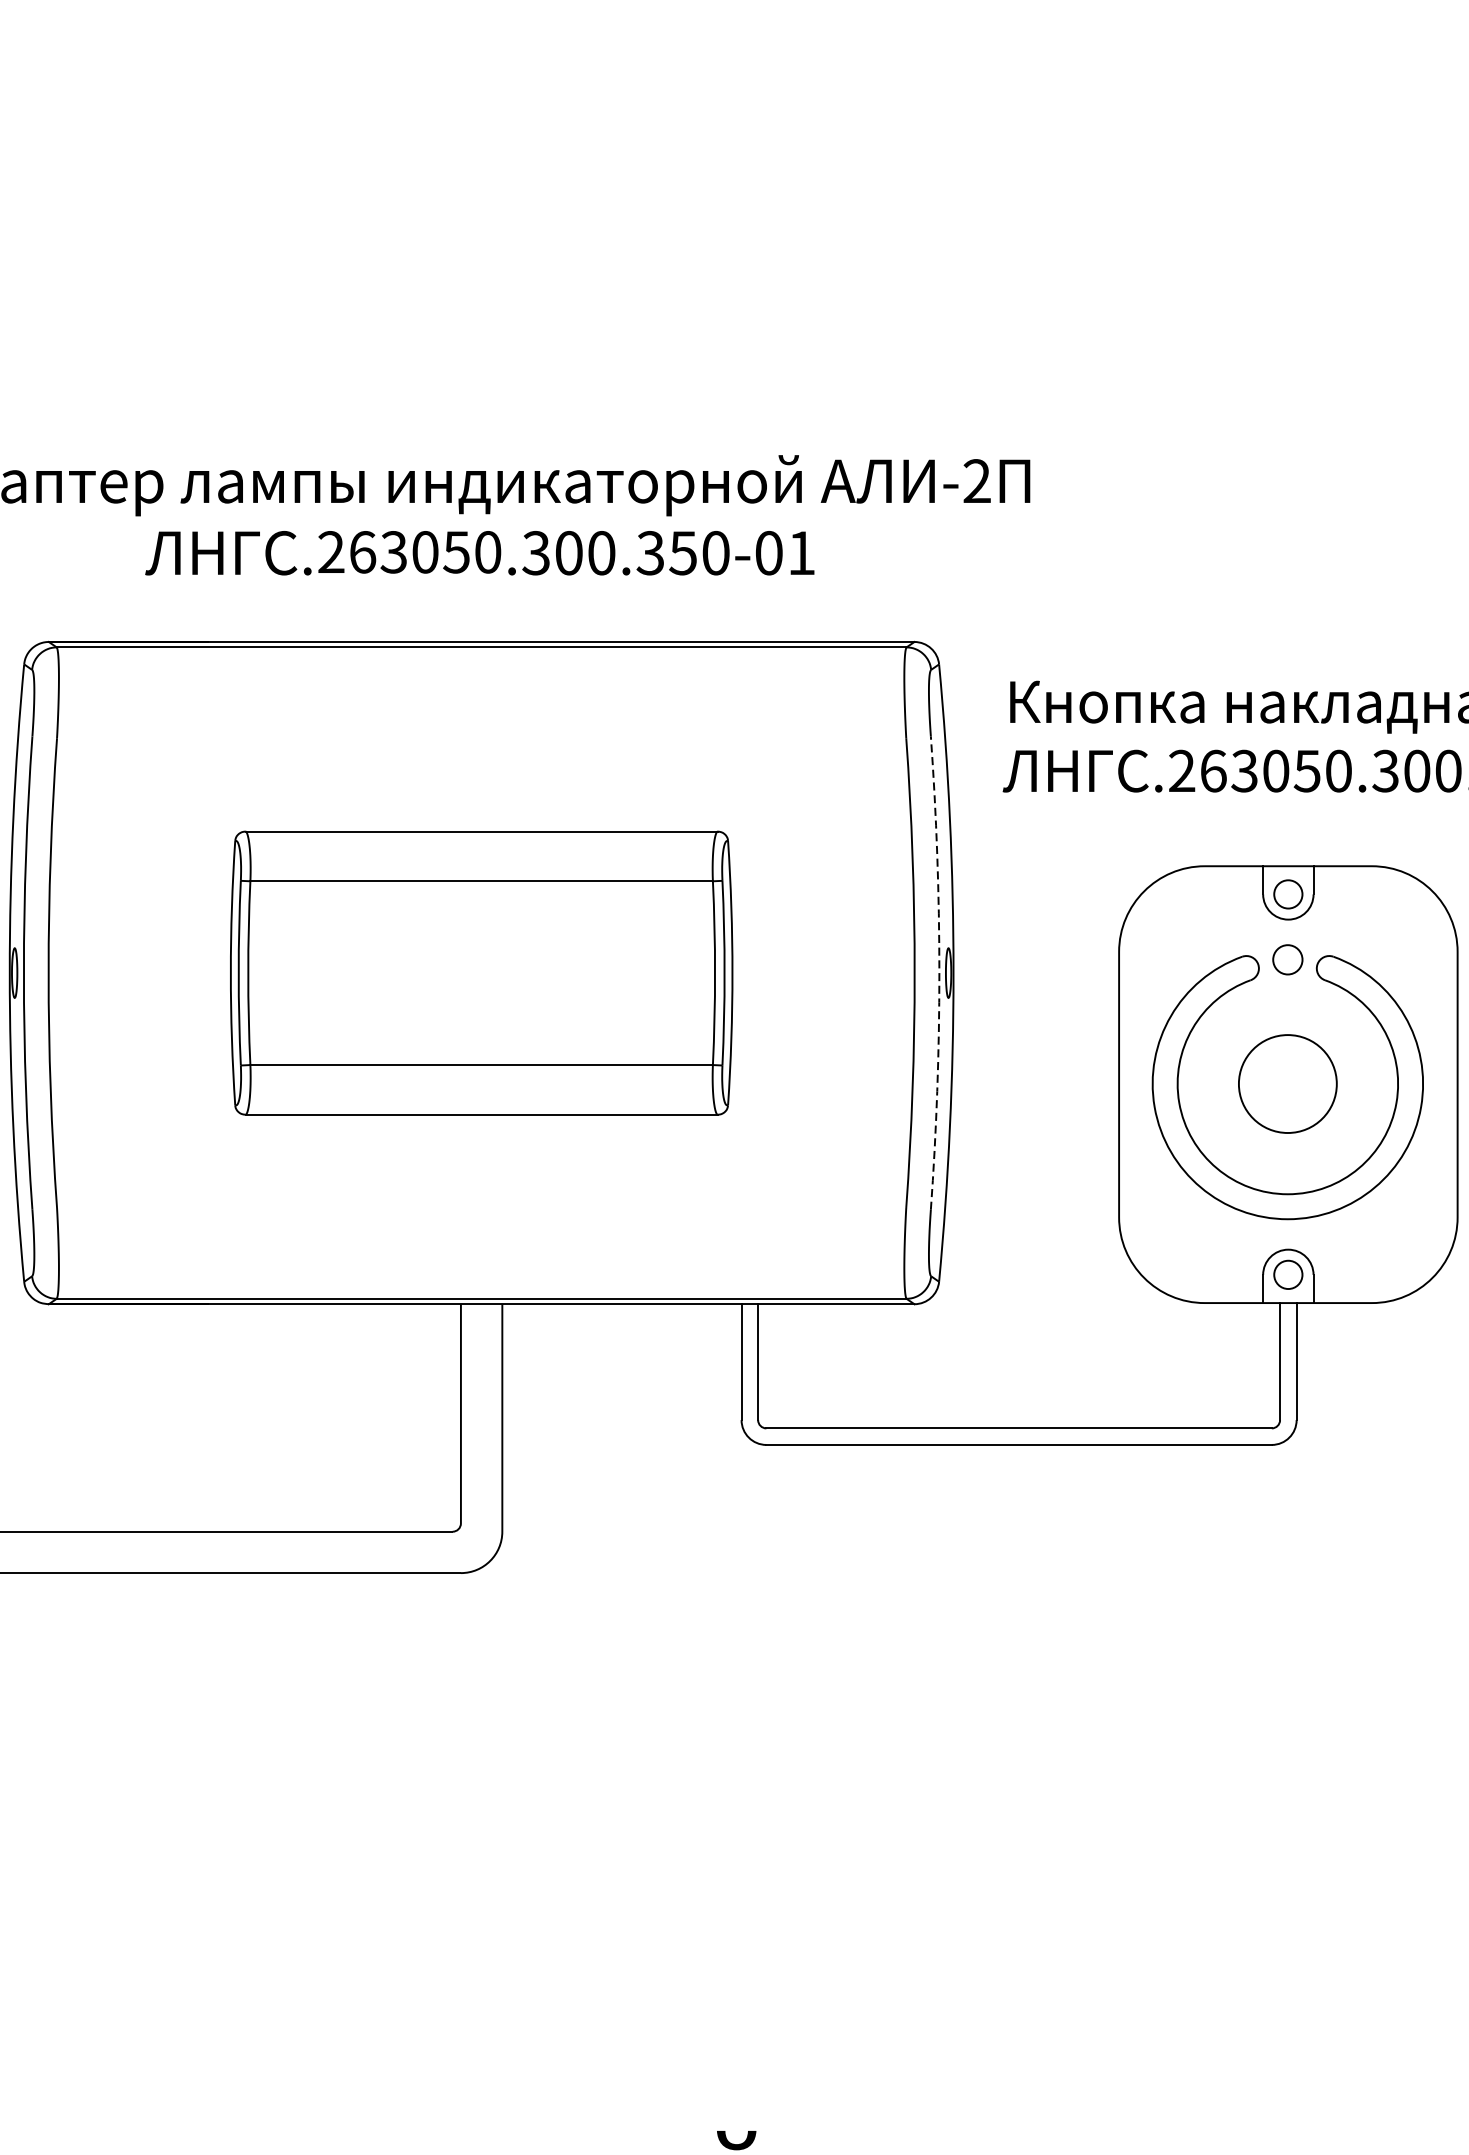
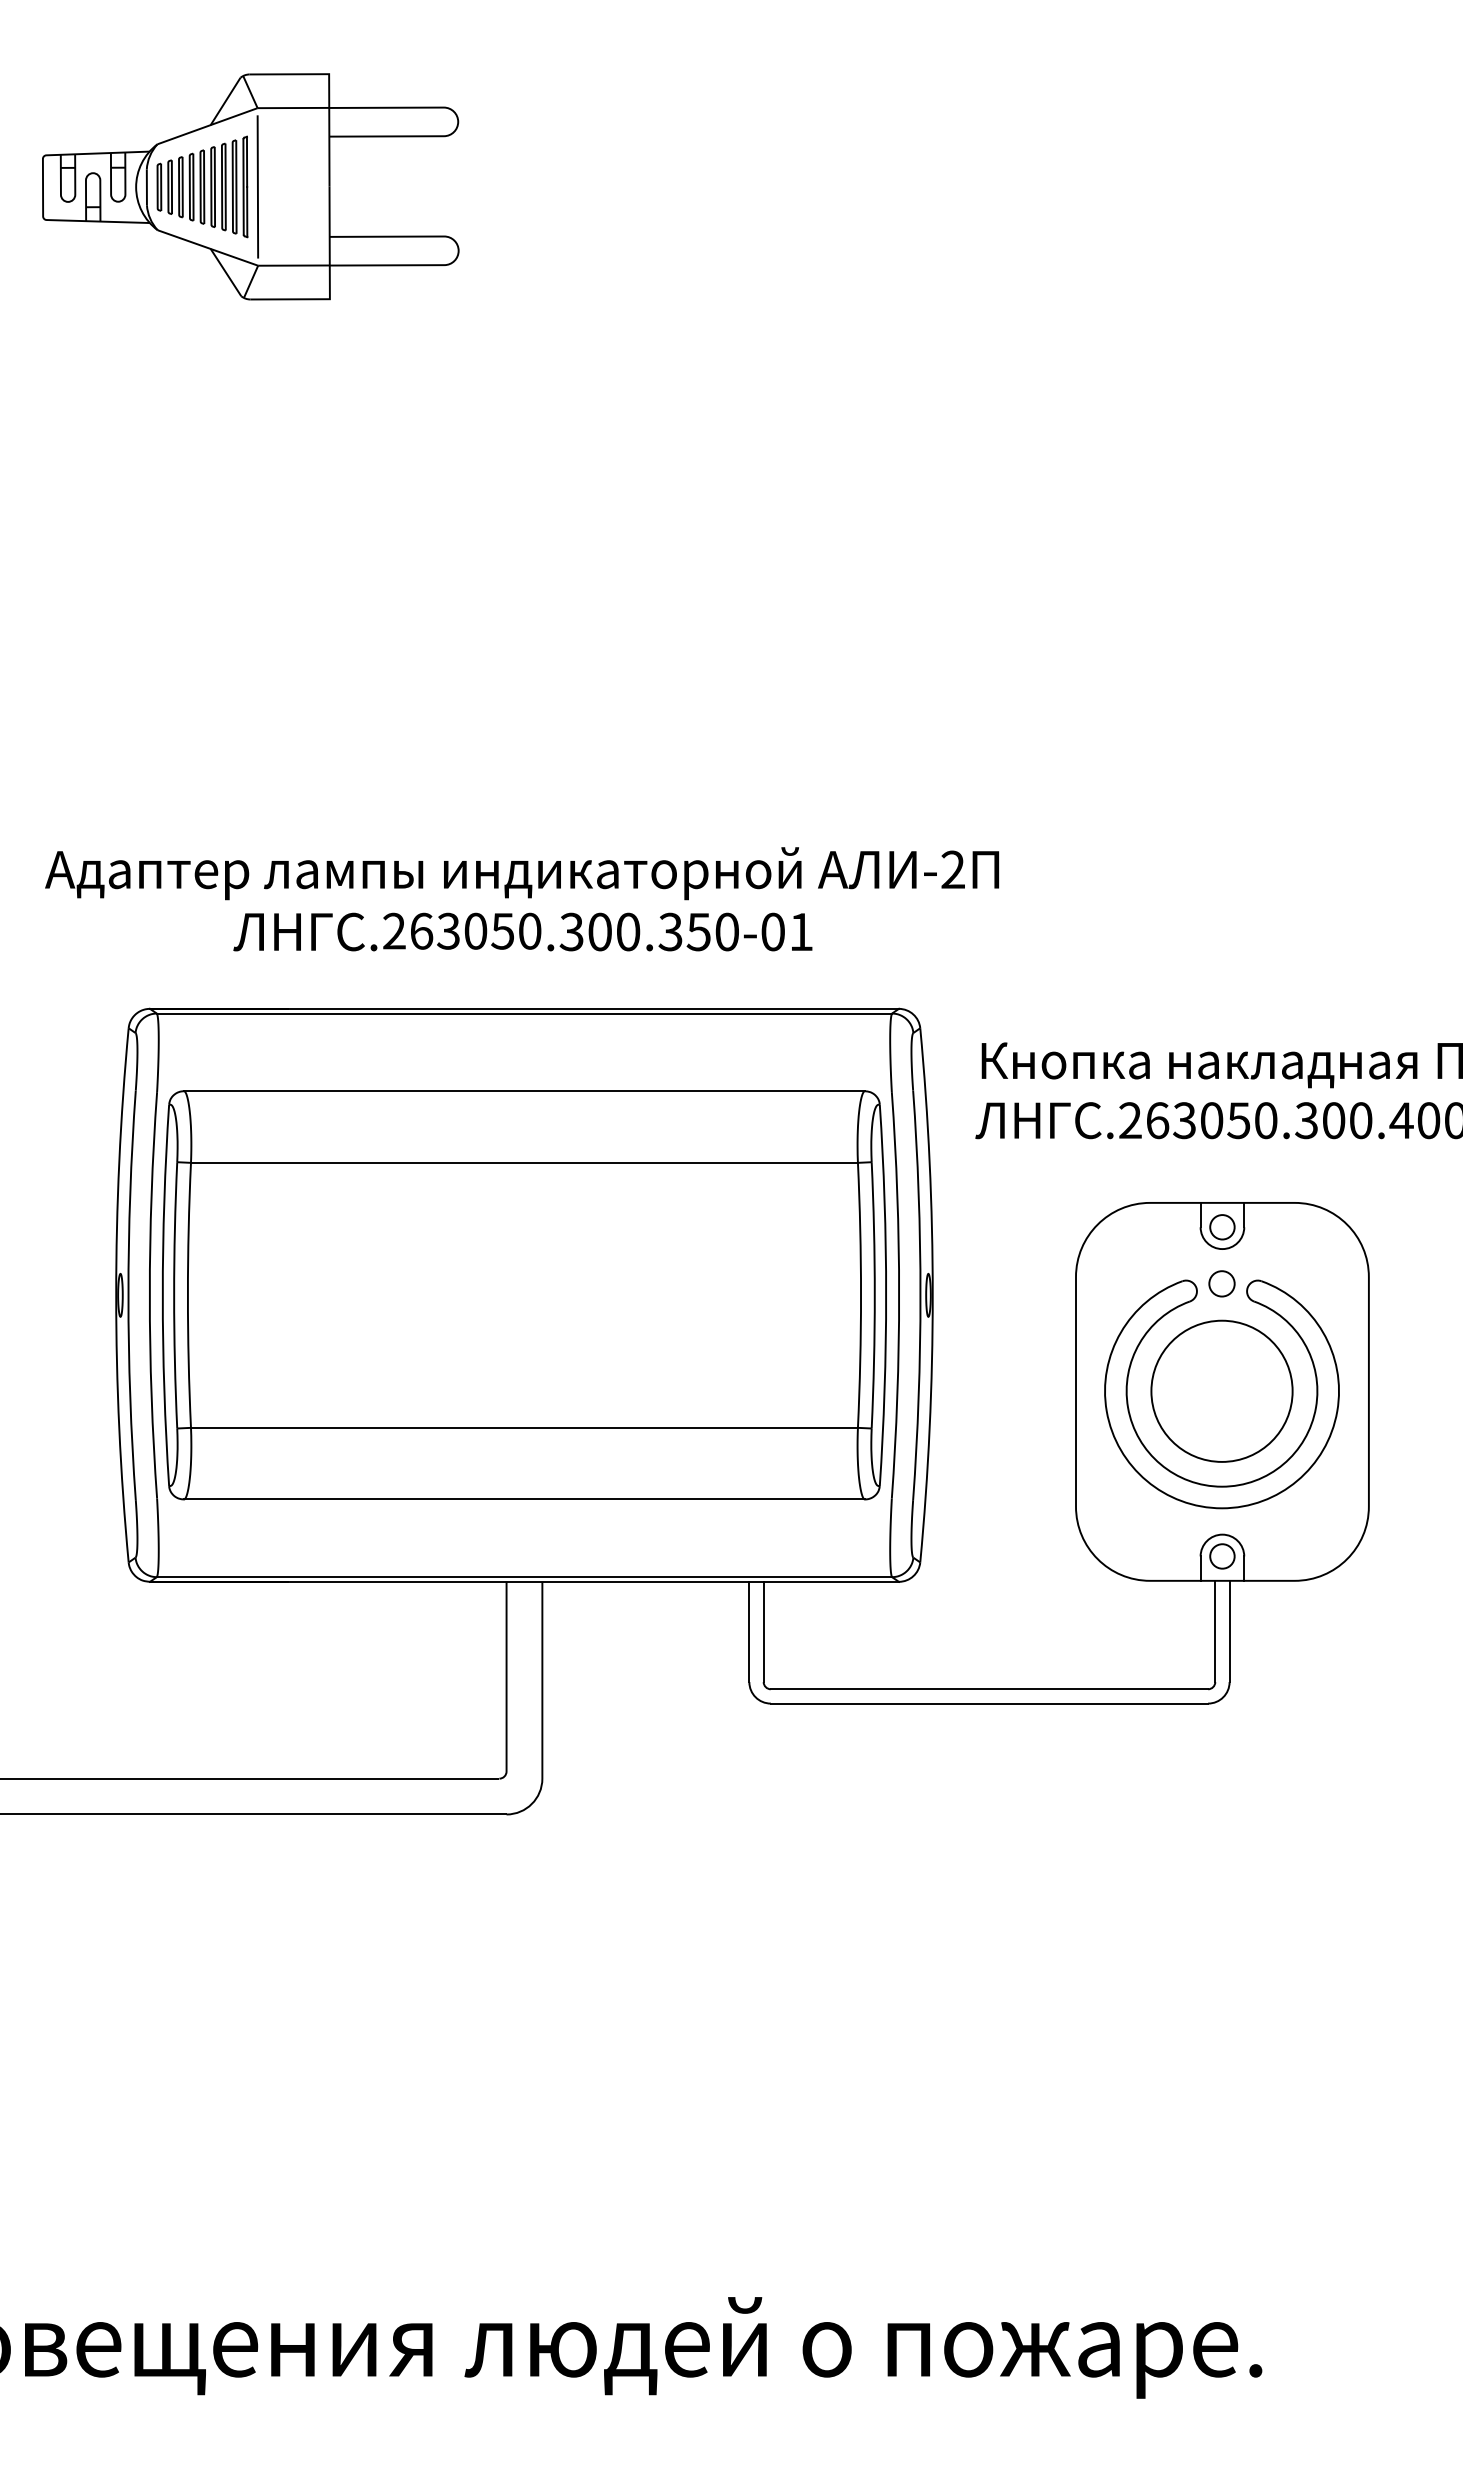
part: (481, 973) -> (524, 1295), size x1.67
arc: (939, 973) -> (920, 1295), dashed -> solid
circle: (1287, 1083) -> (1221, 1390), size x1.67

